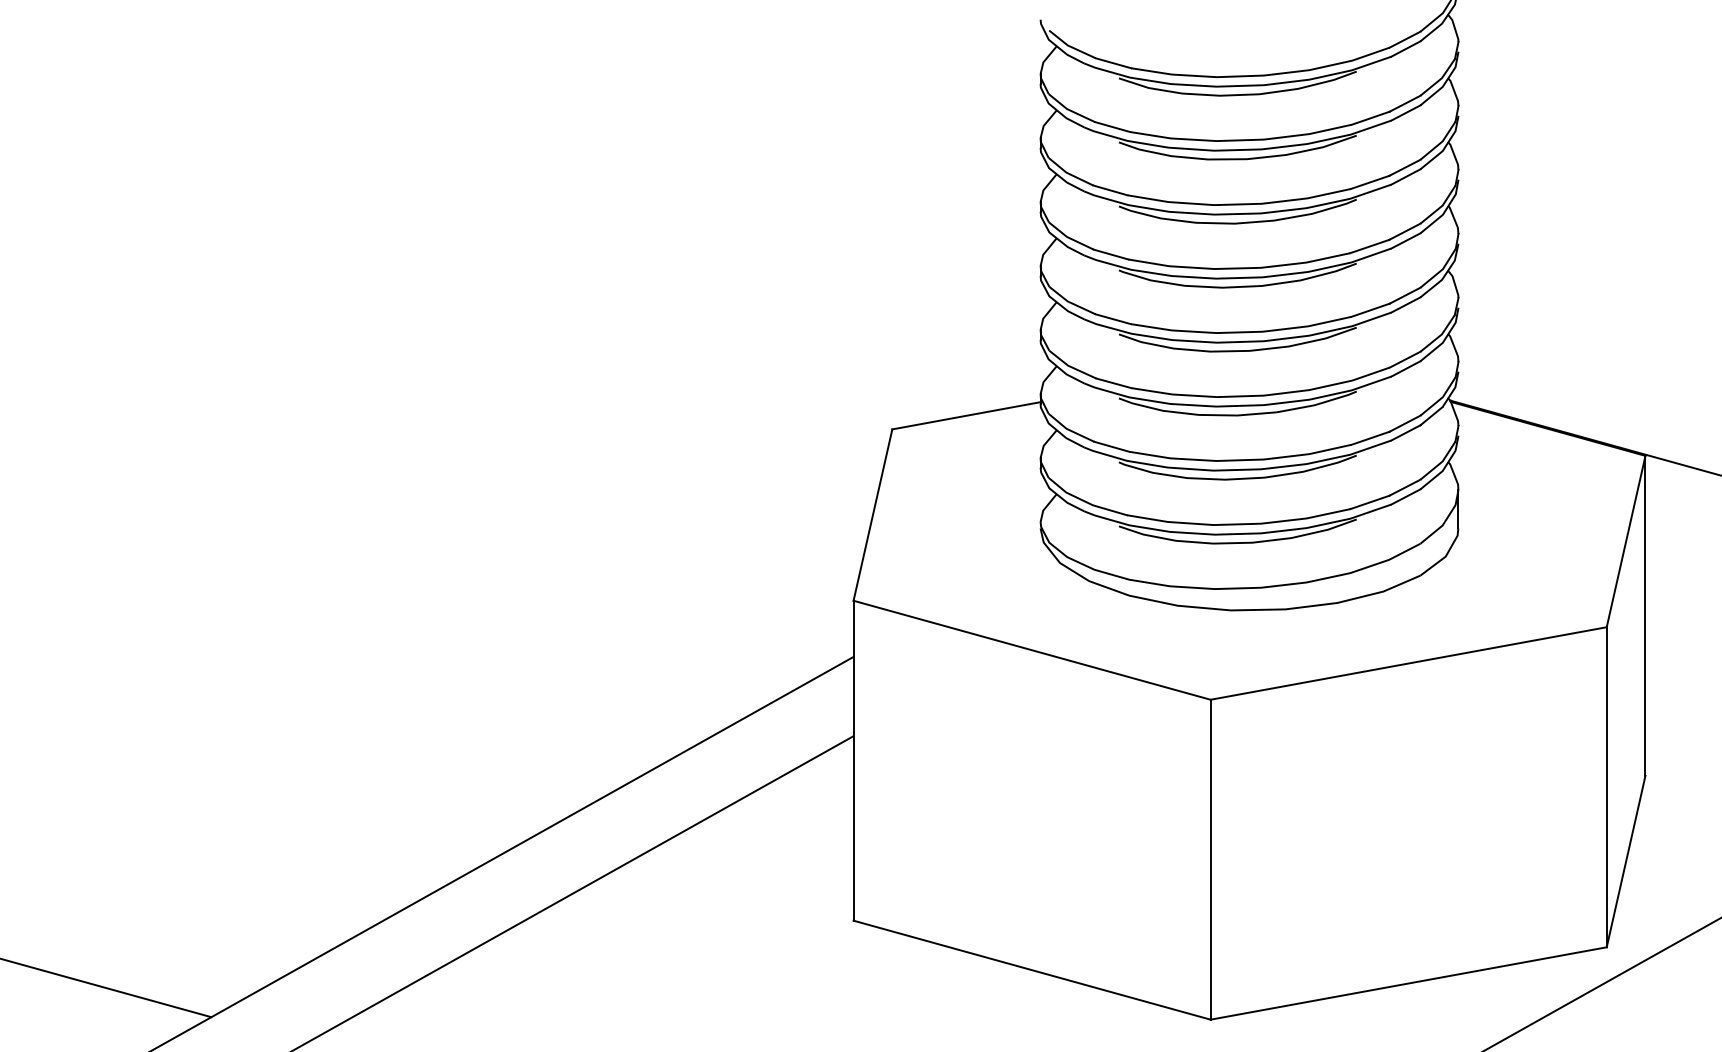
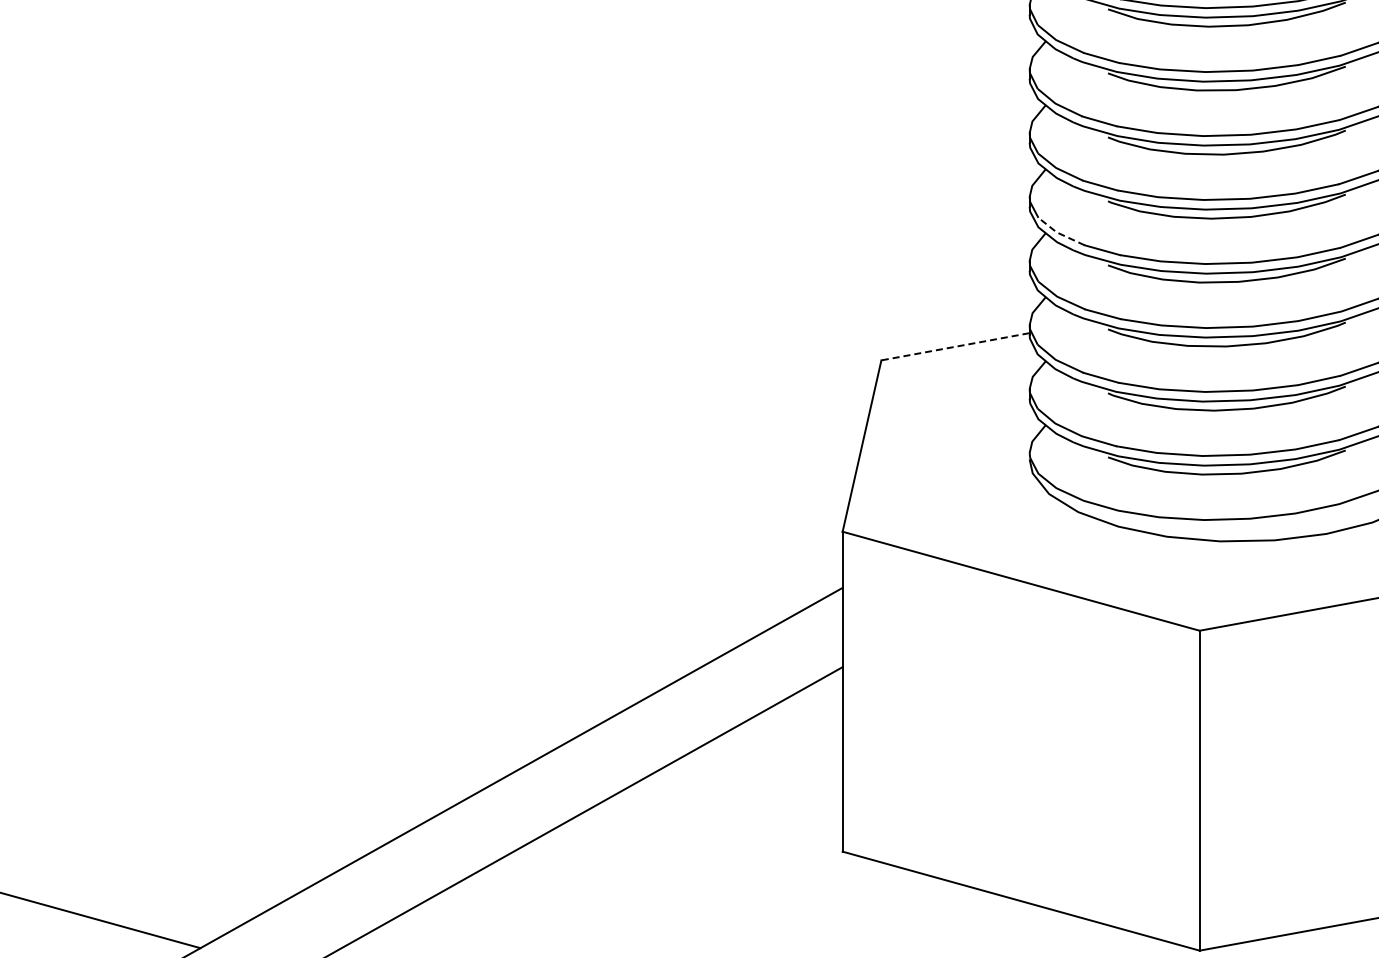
line: (1070, 302) -> (1059, 233), solid -> dashed
line: (965, 415) -> (954, 346), solid -> dashed

